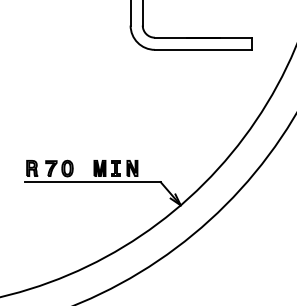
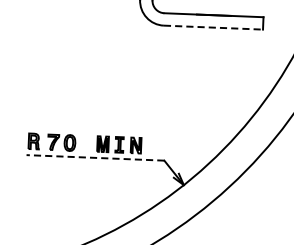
line: (203, 49) -> (213, 27), solid -> dashed
line: (93, 182) -> (95, 158), solid -> dashed

